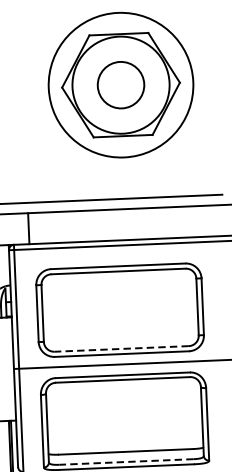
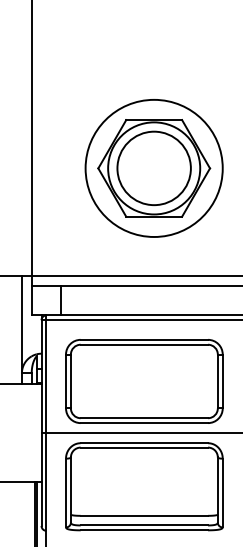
circle: (120, 85) -> (153, 168), size x1.67
line: (121, 349) -> (144, 418), dashed -> solid
line: (126, 462) -> (144, 525), dashed -> solid

